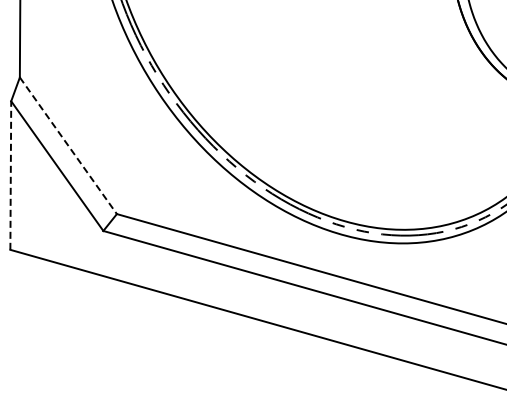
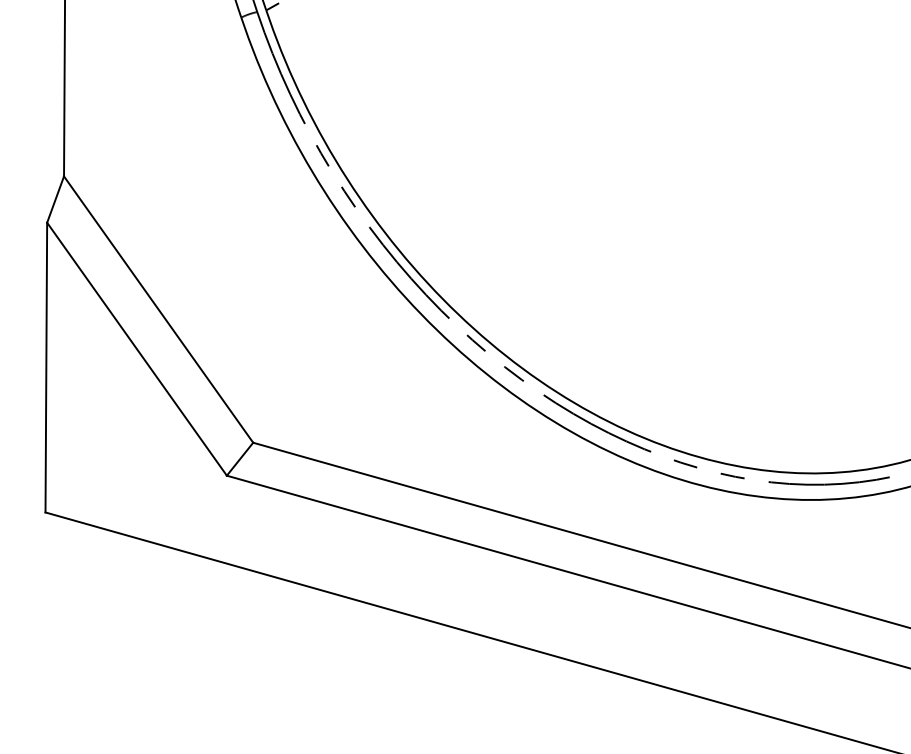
line: (68, 145) -> (158, 309), dashed -> solid
line: (10, 175) -> (45, 367), dashed -> solid

